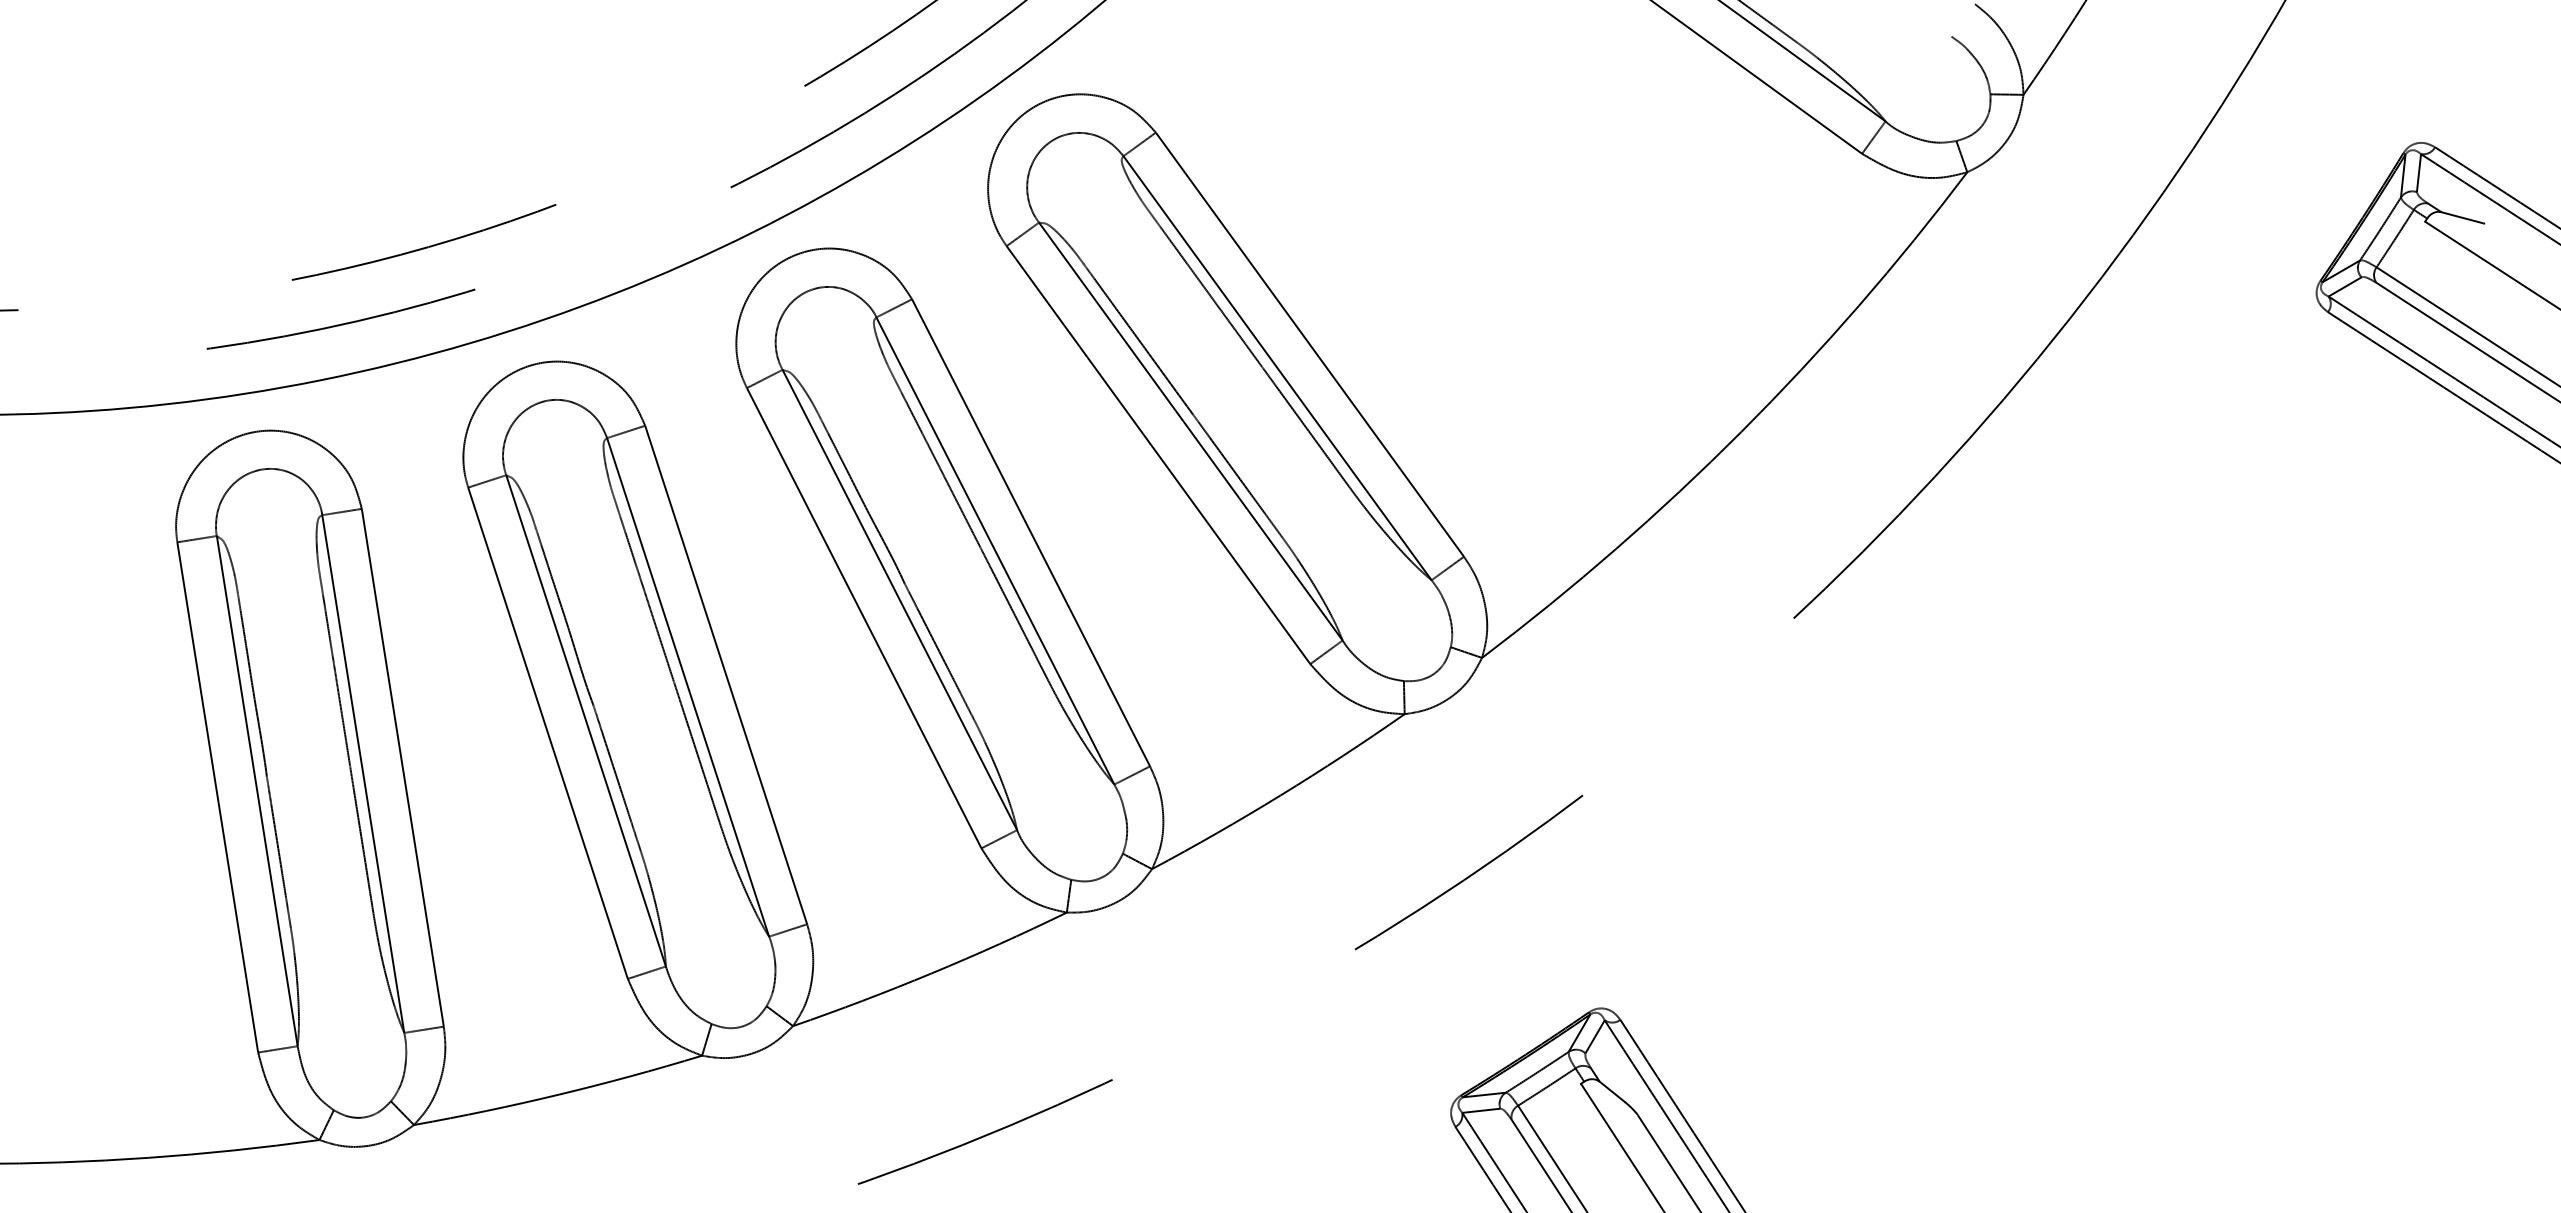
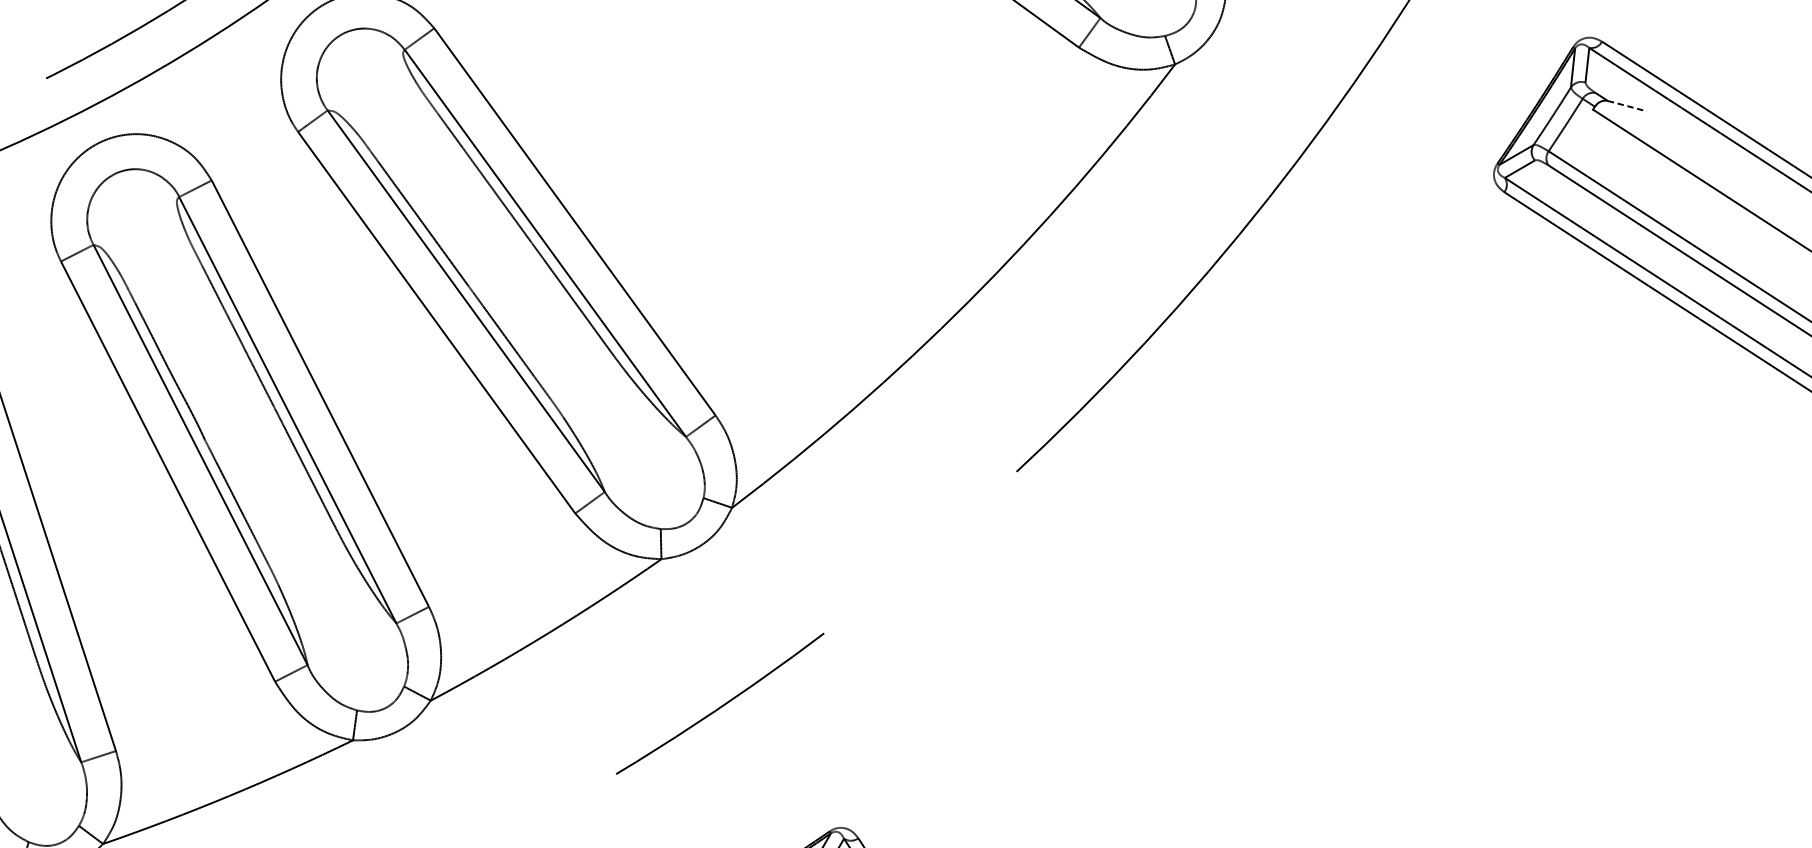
line: (2463, 218) -> (1628, 106), solid -> dashed

